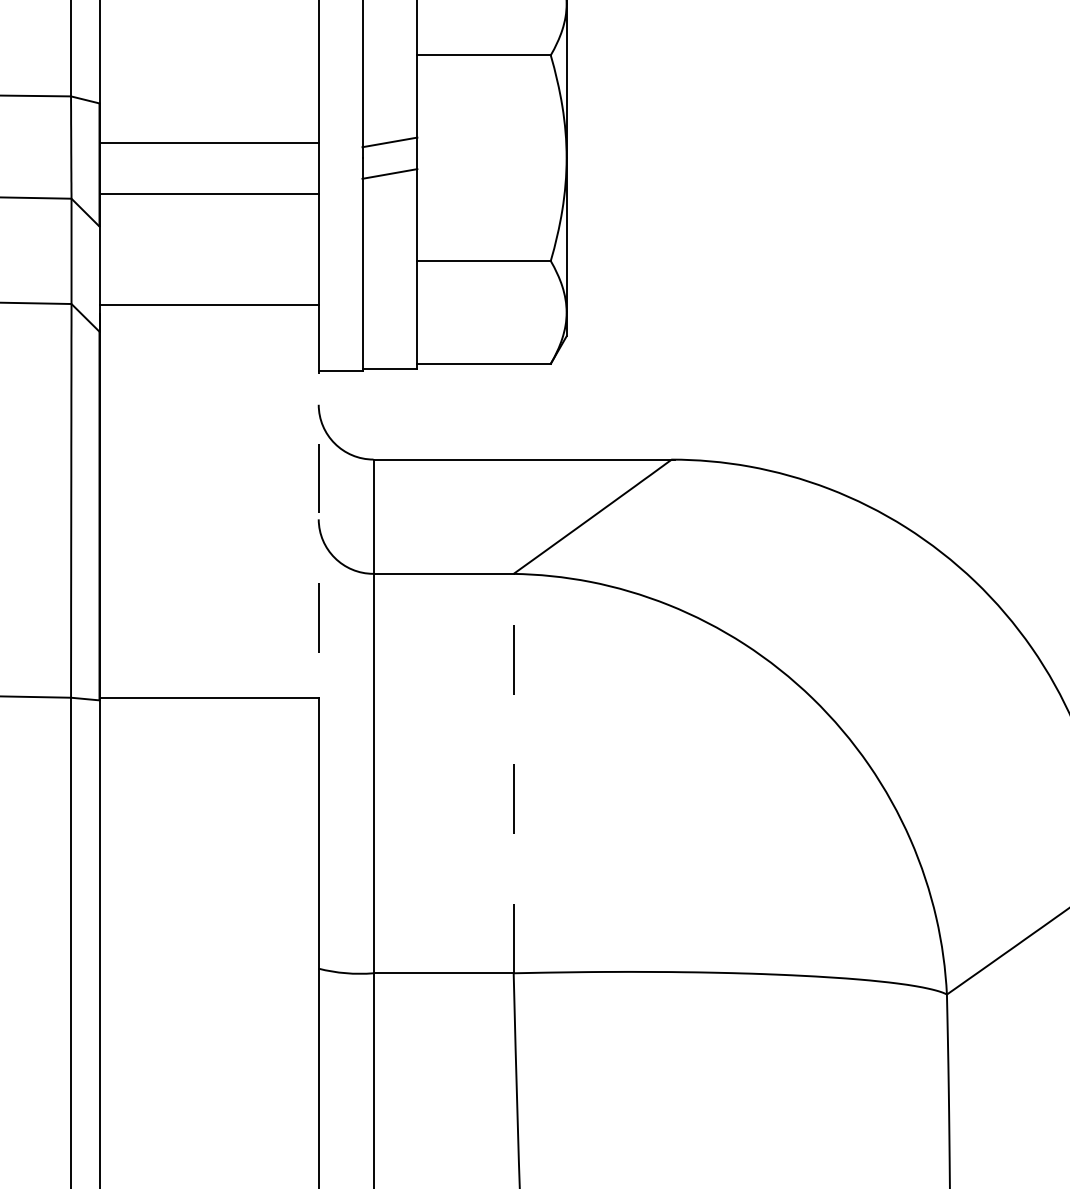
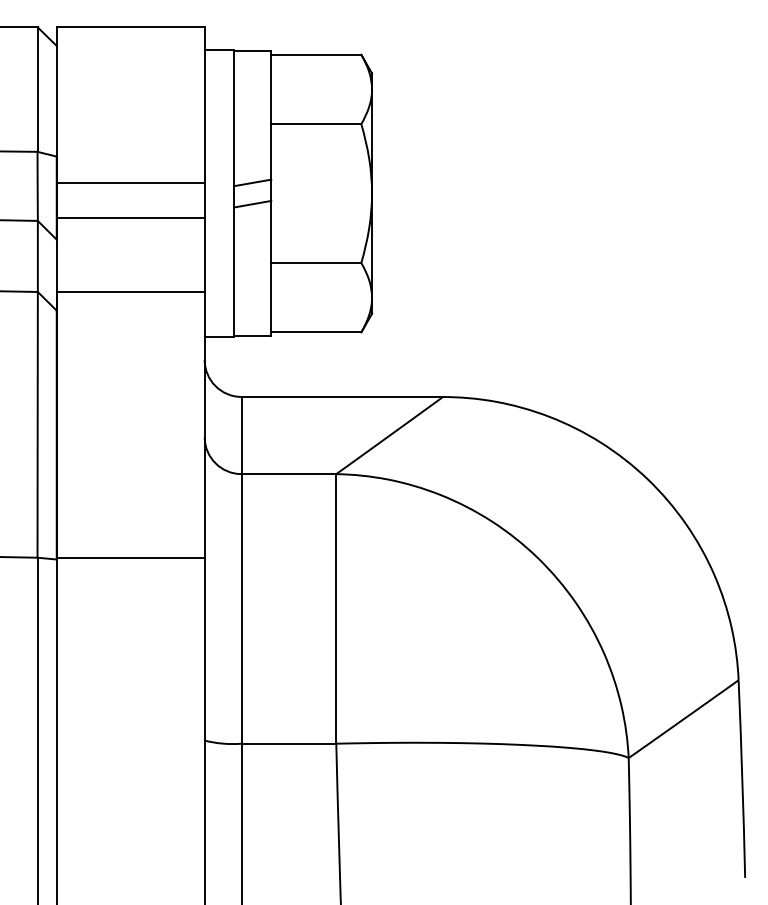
line: (318, 501) -> (204, 425), dashed -> solid
line: (513, 772) -> (336, 608), dashed -> solid

